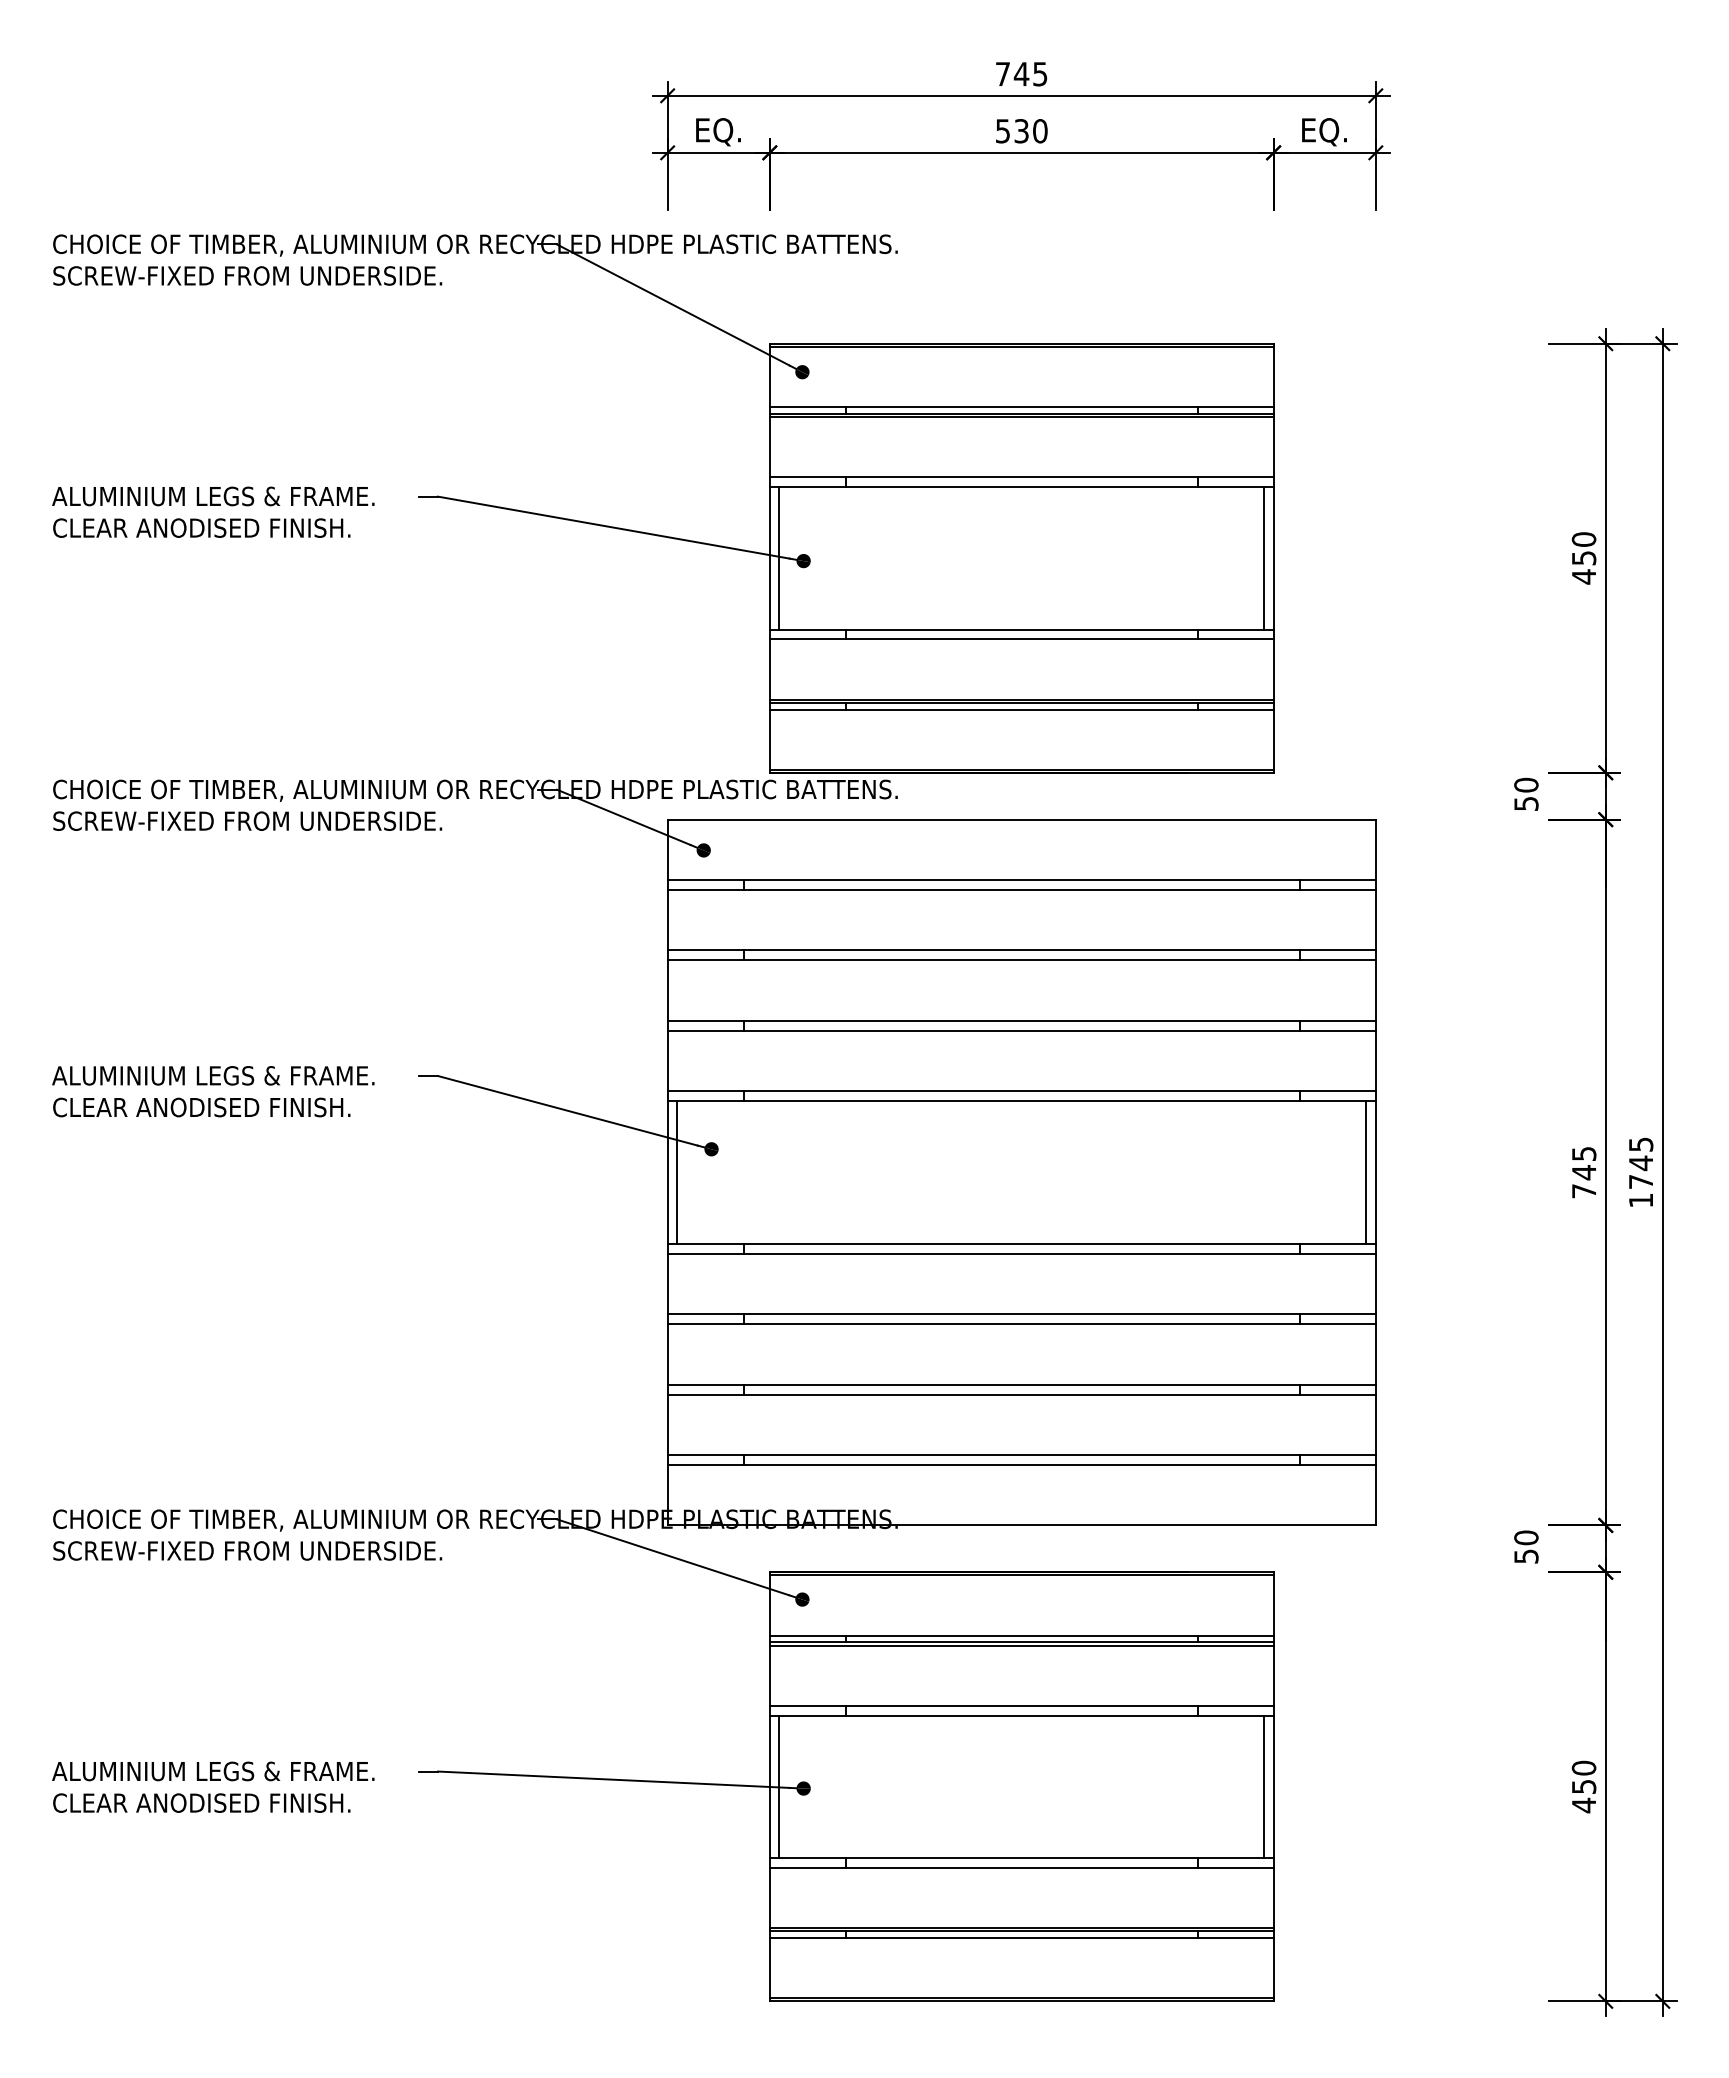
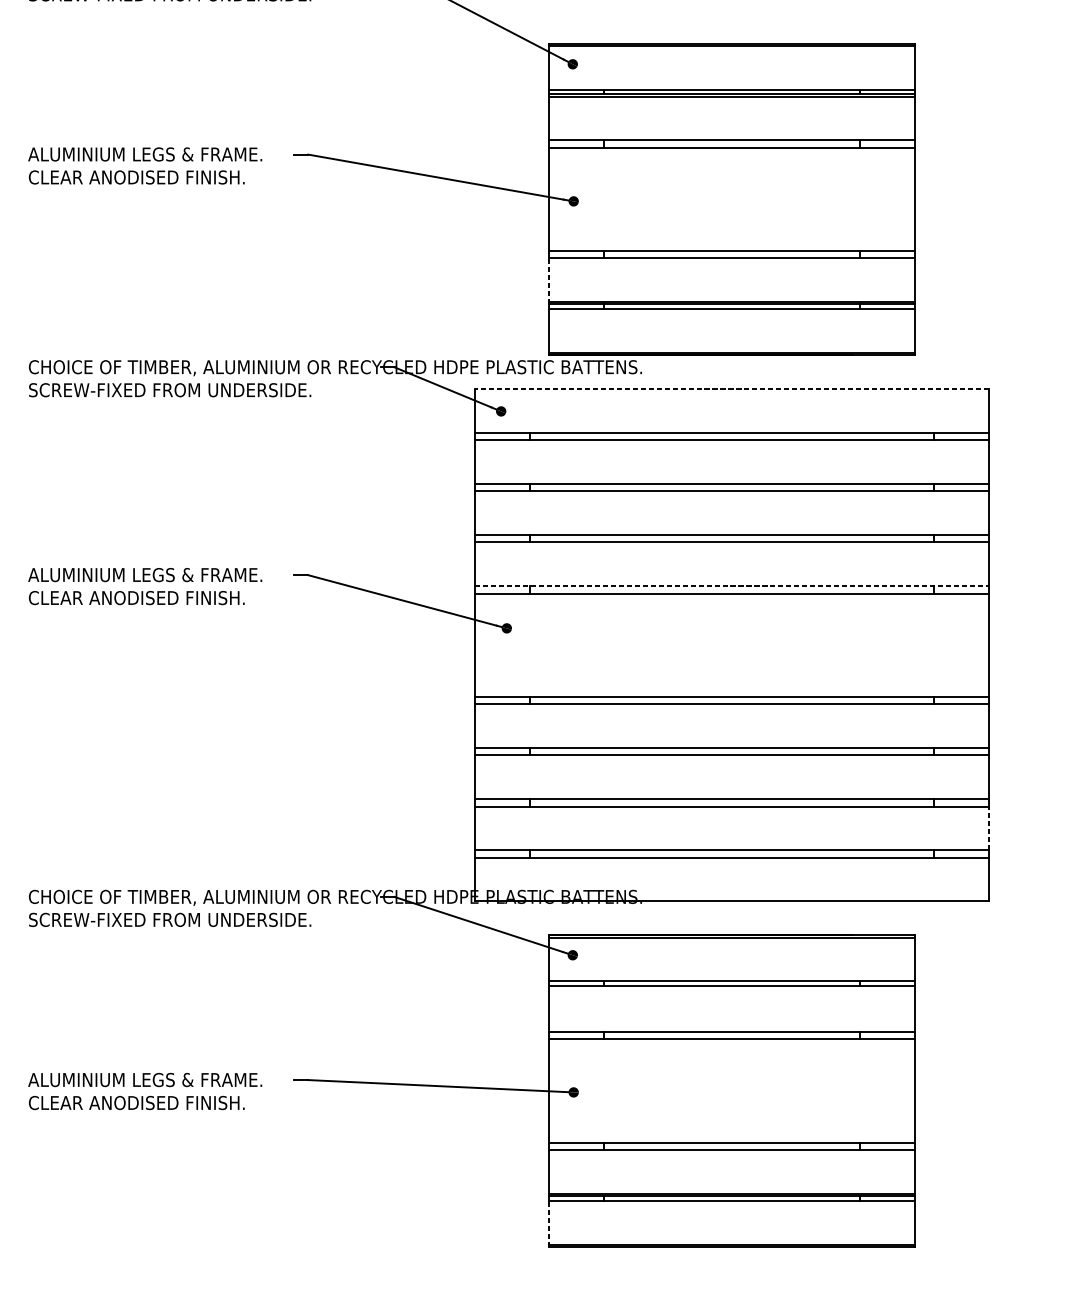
line: (779, 557) -> (556, 198), removed
line: (1264, 557) -> (908, 198), removed
line: (769, 671) -> (548, 281), solid -> dashed
line: (1021, 819) -> (731, 388), solid -> dashed
line: (1022, 1091) -> (732, 586), solid -> dashed
line: (677, 1172) -> (482, 645), removed
line: (1366, 1172) -> (982, 645), removed
line: (1375, 1424) -> (988, 828), solid -> dashed
line: (1021, 1645) -> (731, 988), removed
line: (779, 1786) -> (556, 1090), removed
line: (1264, 1786) -> (908, 1090), removed
line: (769, 1969) -> (548, 1223), solid -> dashed

